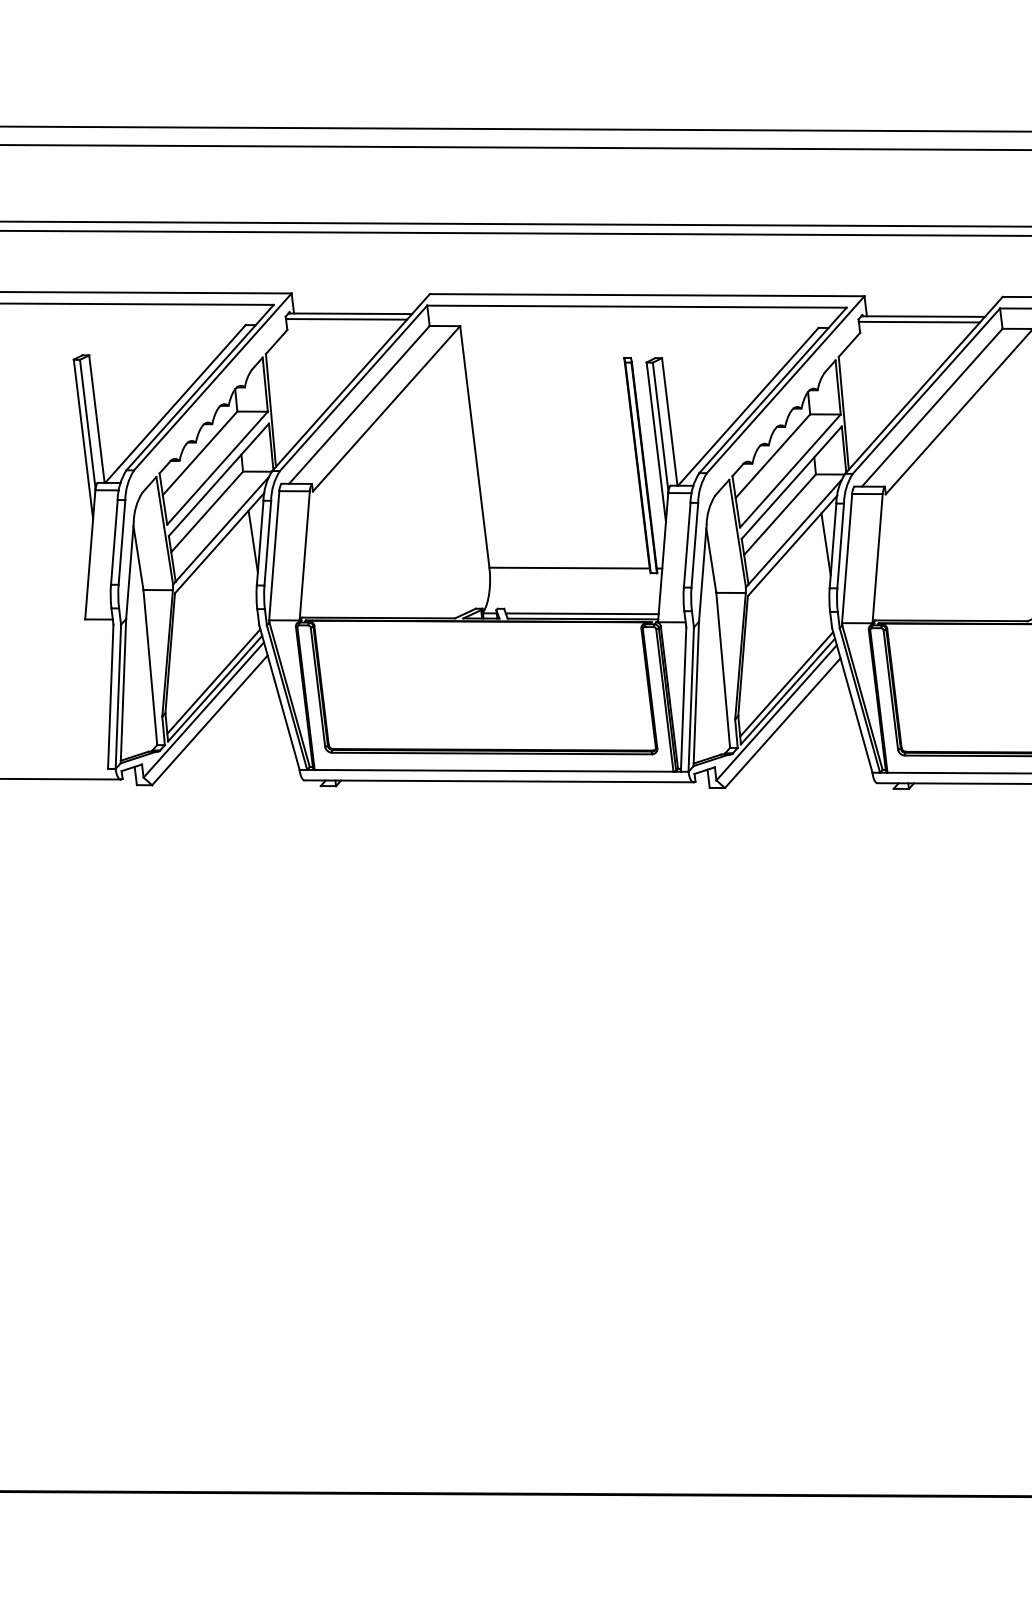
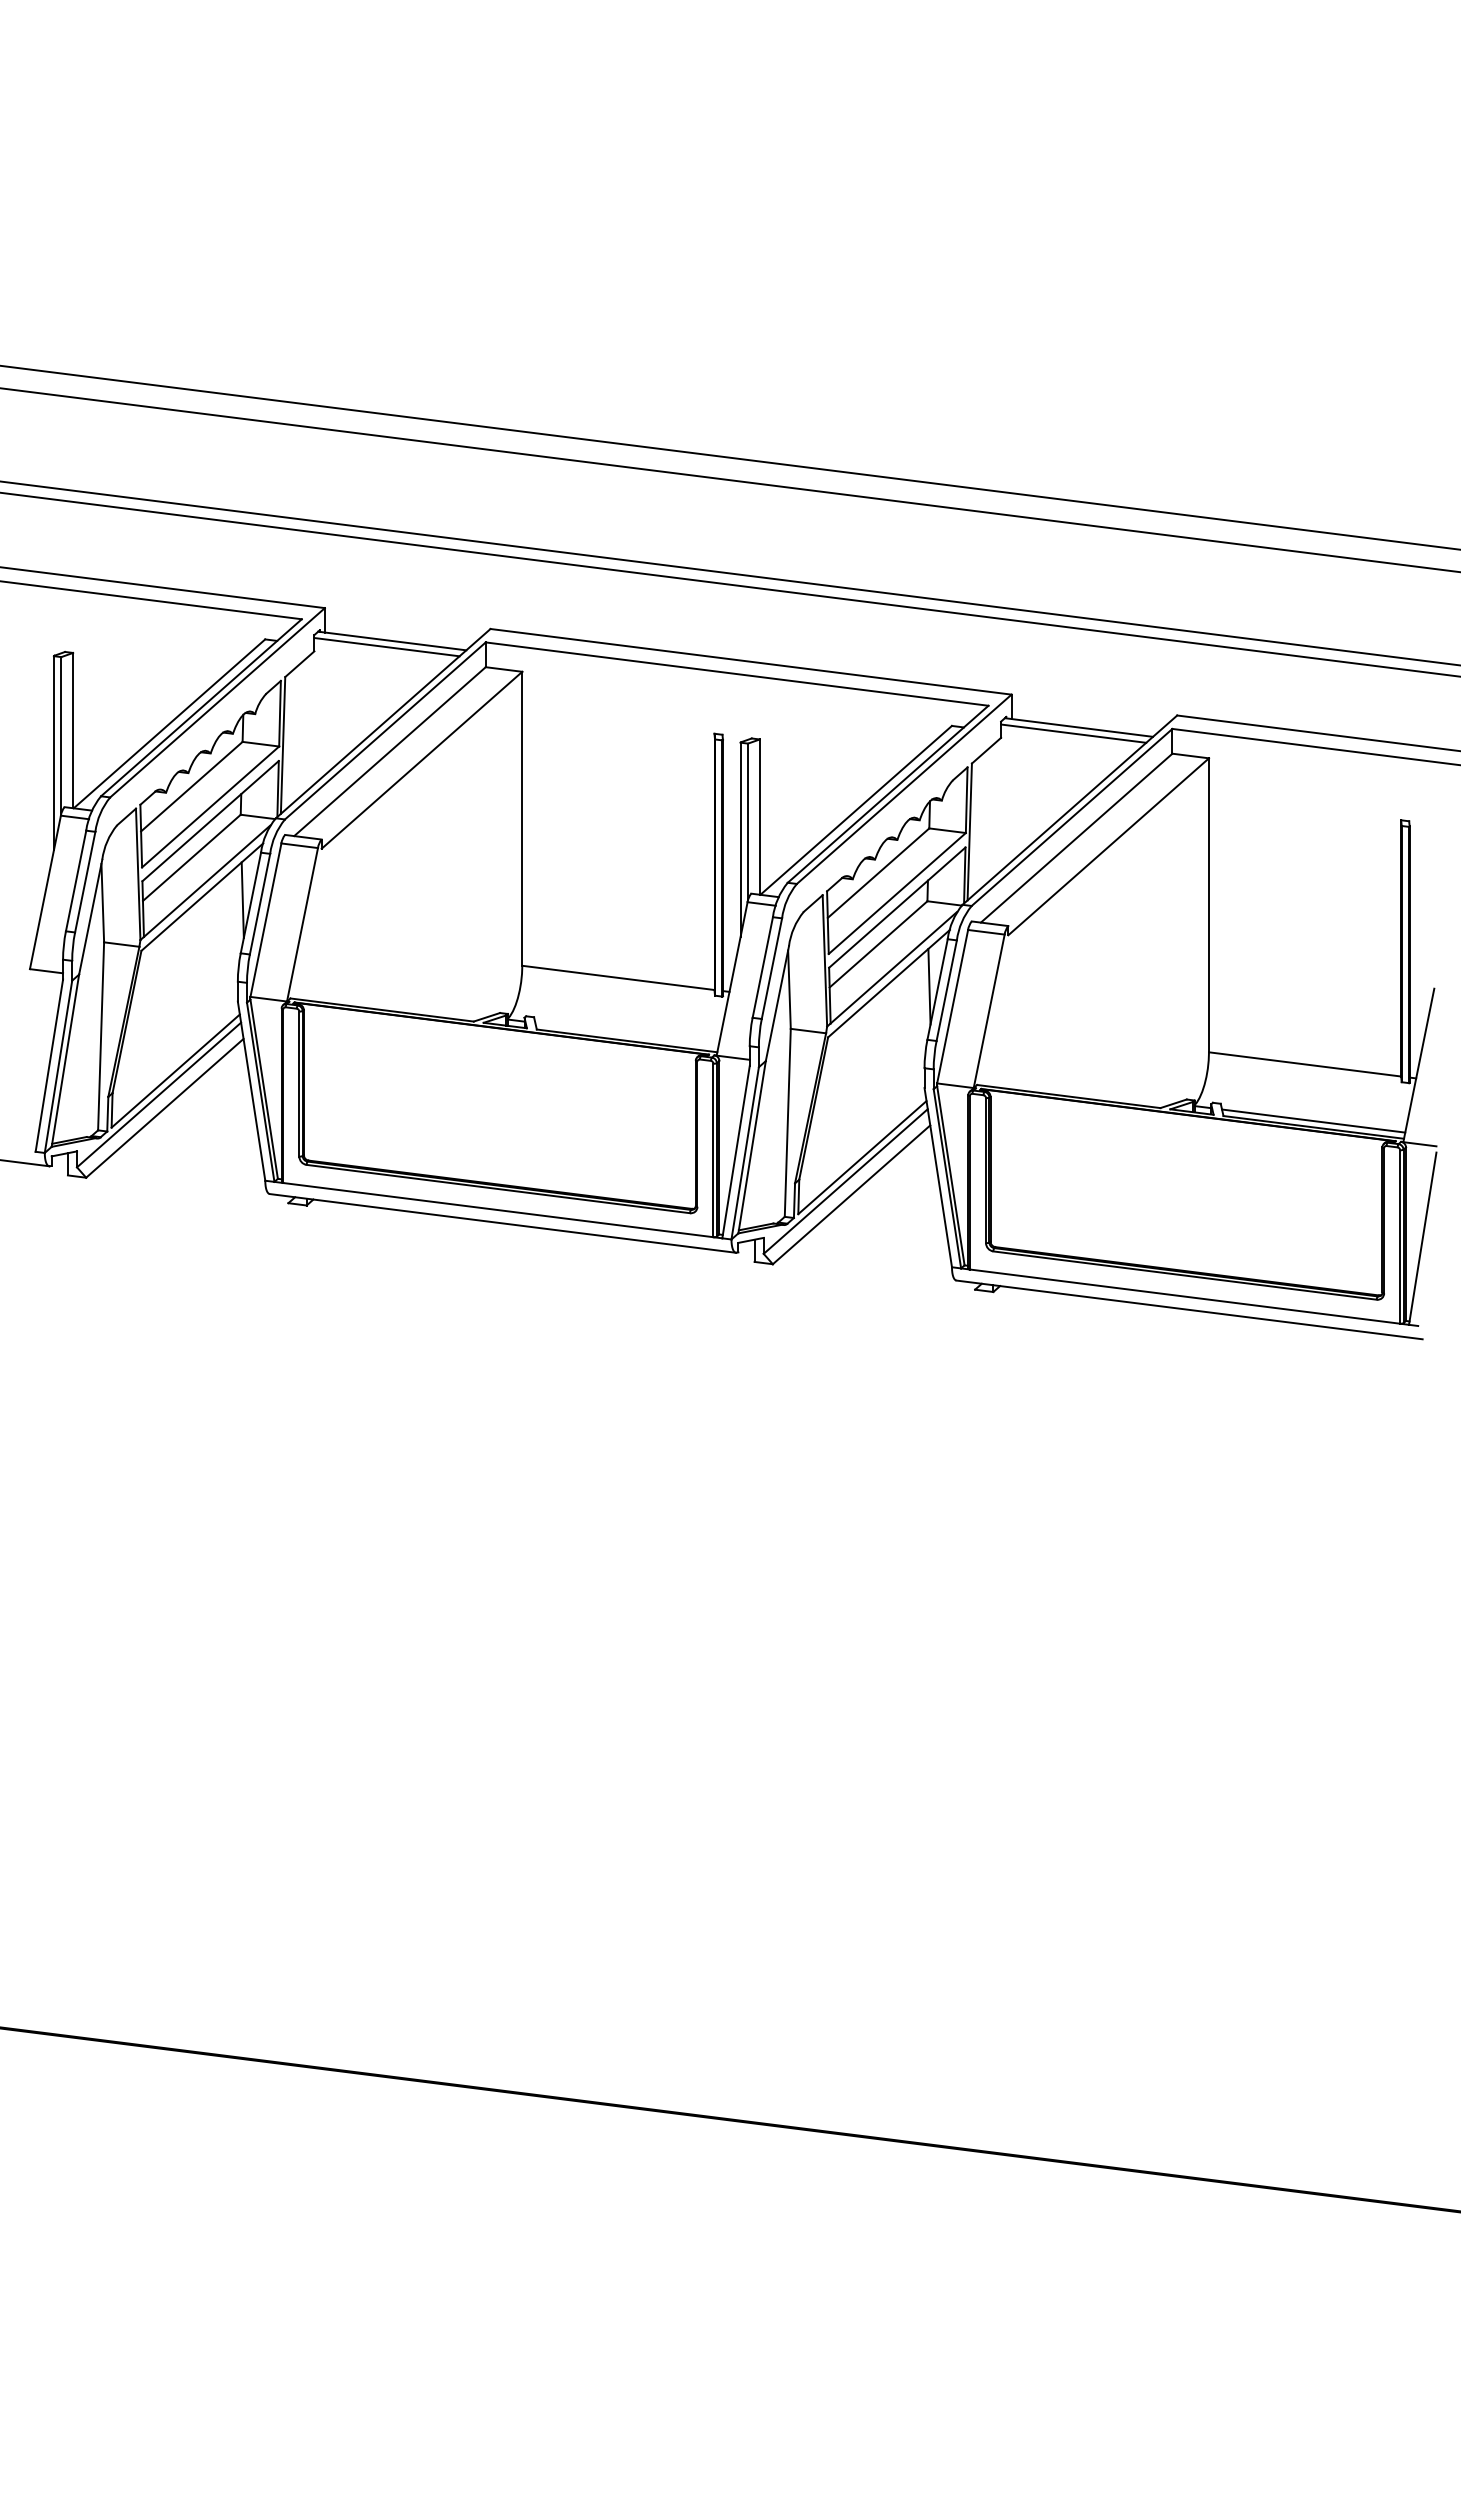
line: (581, 613) -> (626, 1034), removed
line: (213, 681) -> (174, 1062), removed
line: (786, 684) -> (861, 1148), removed

